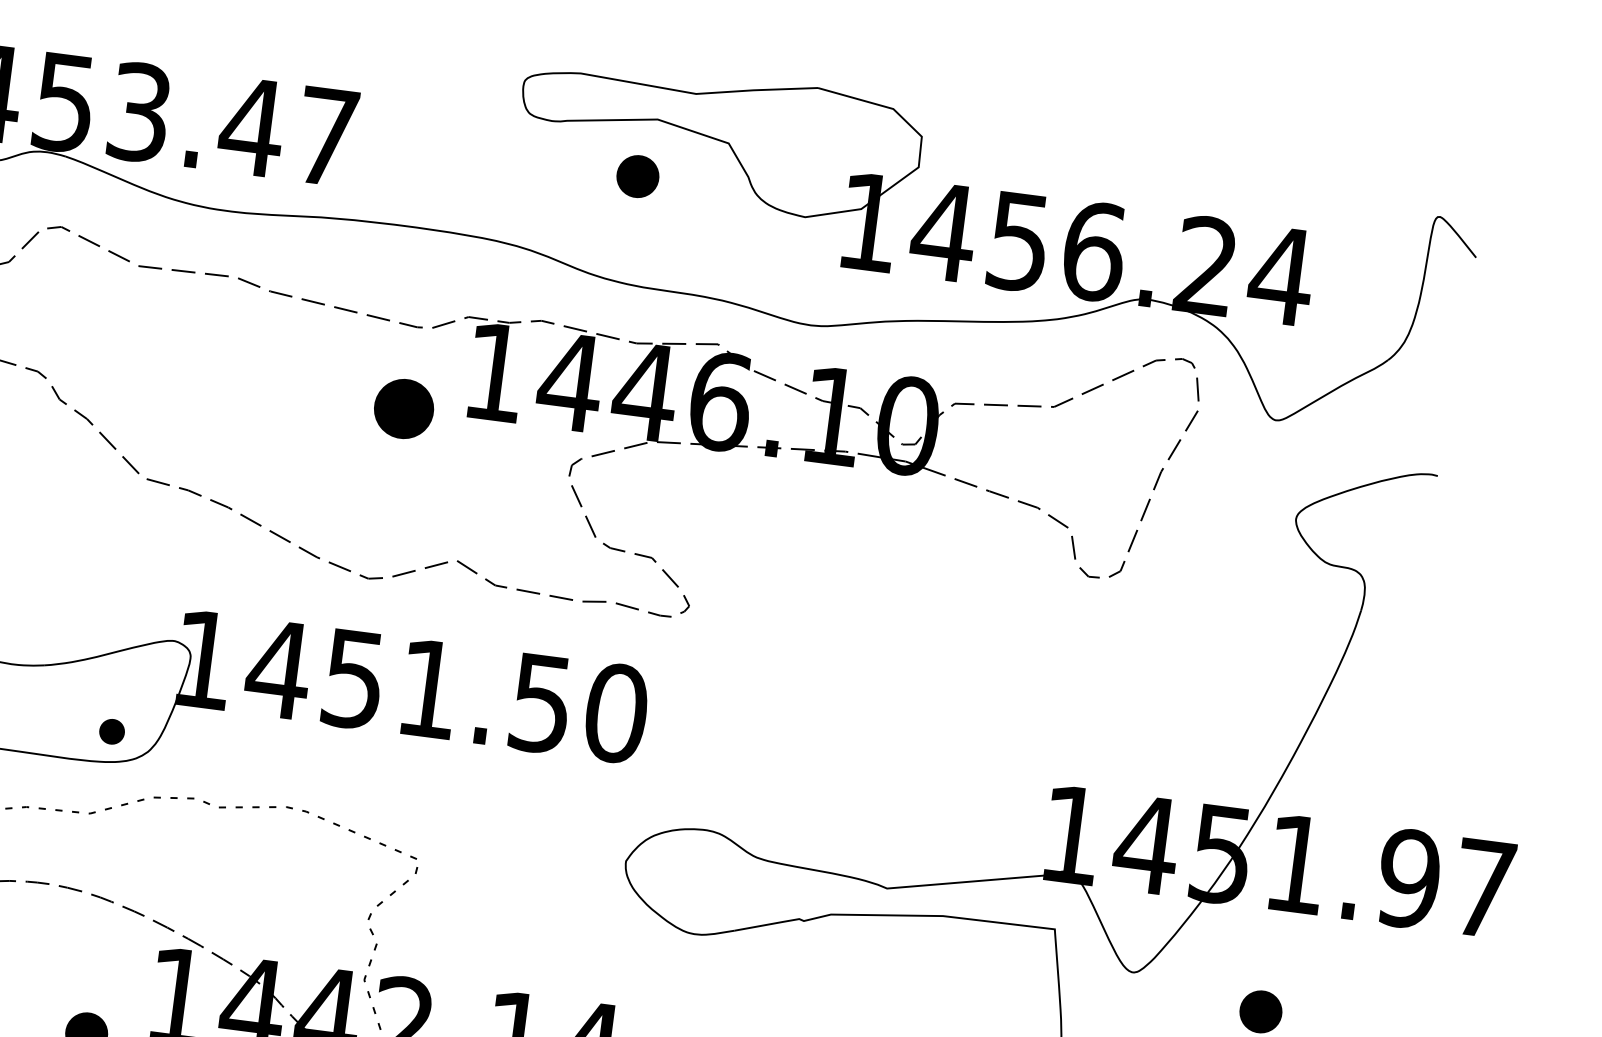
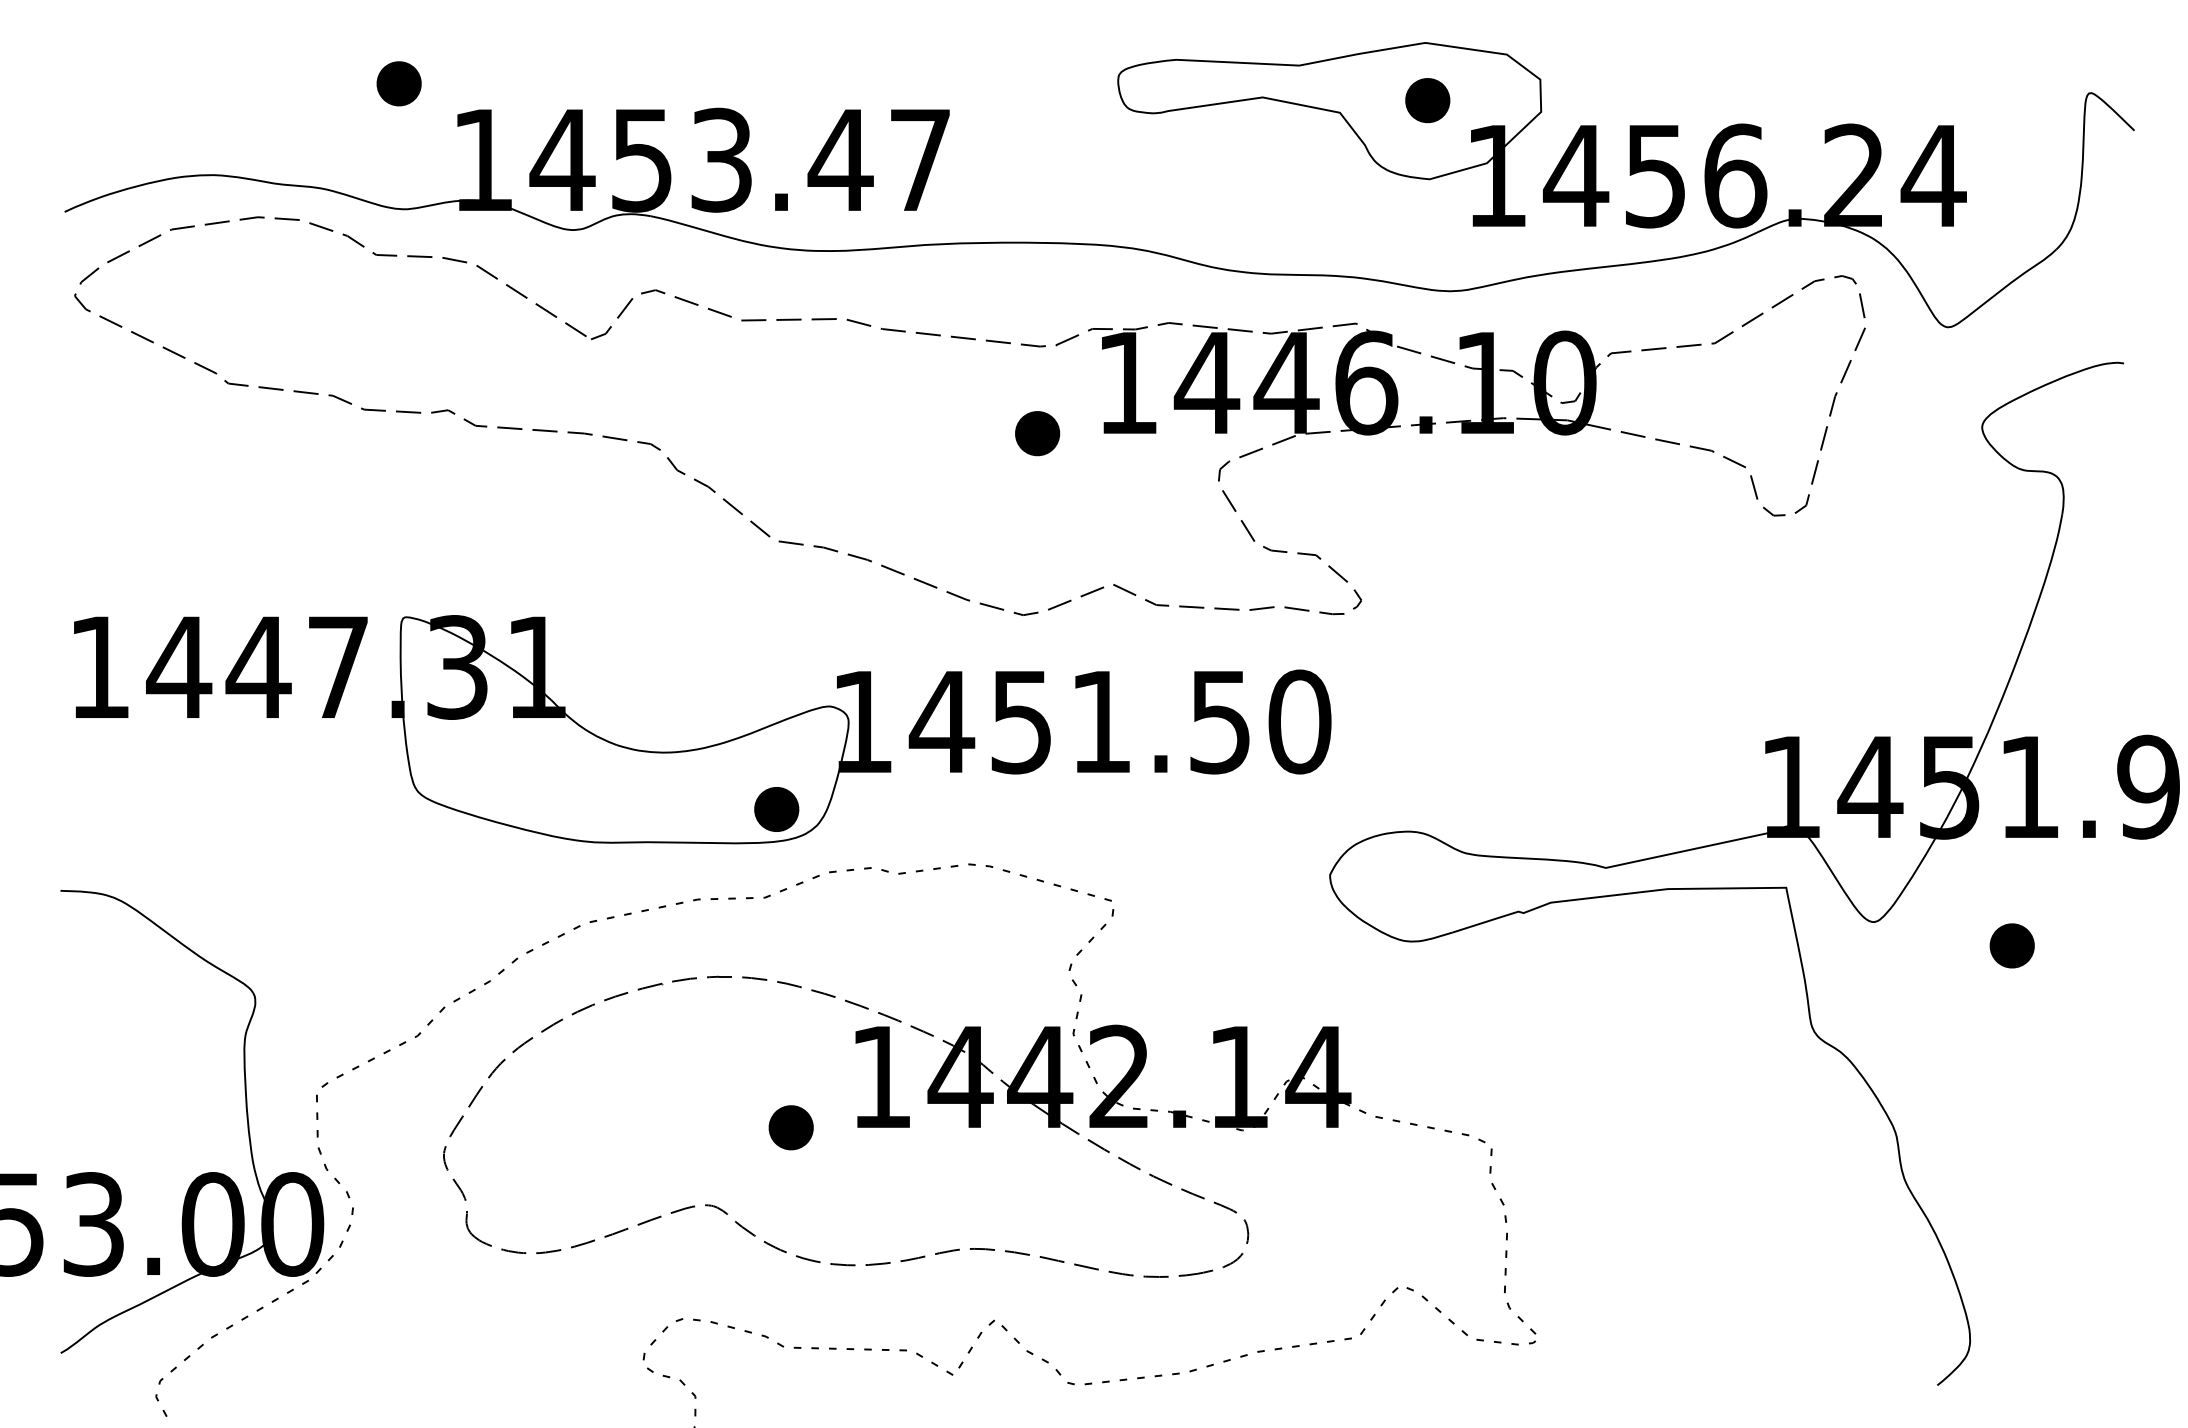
part: (637, 176) -> (1427, 100), moved
part: (404, 409) -> (1037, 433), size x0.71
part: (111, 731) -> (776, 809), size x1.67

